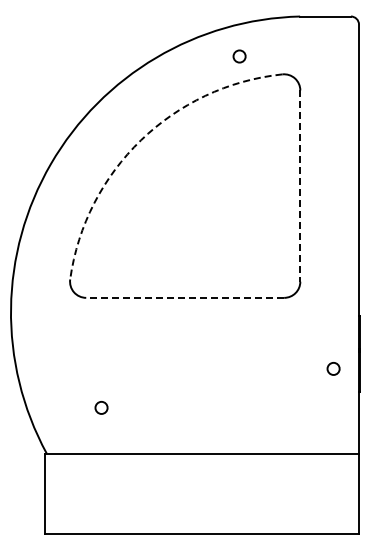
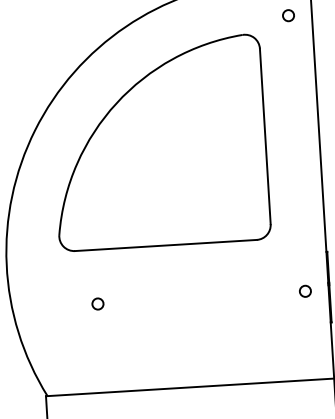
circle: (239, 56) -> (288, 15), moved
arc: (140, 140) -> (116, 103), dashed -> solid
line: (300, 186) -> (265, 136), dashed -> solid
line: (185, 297) -> (166, 245), dashed -> solid
circle: (333, 368) -> (305, 290), moved
circle: (101, 407) -> (97, 303), moved

